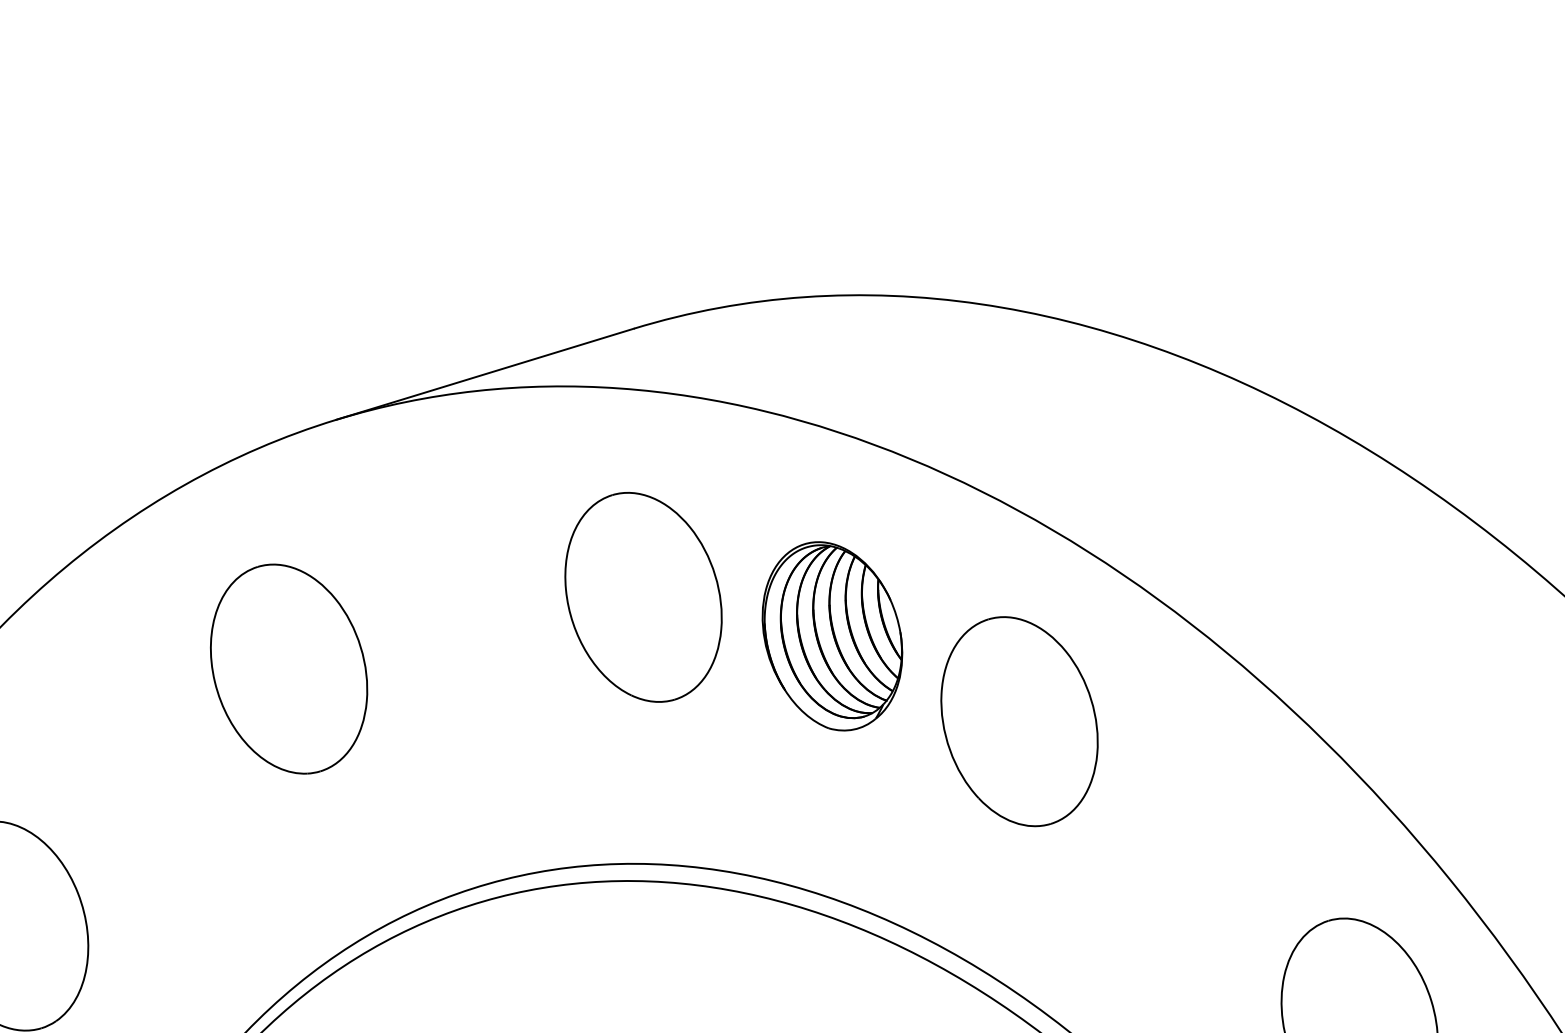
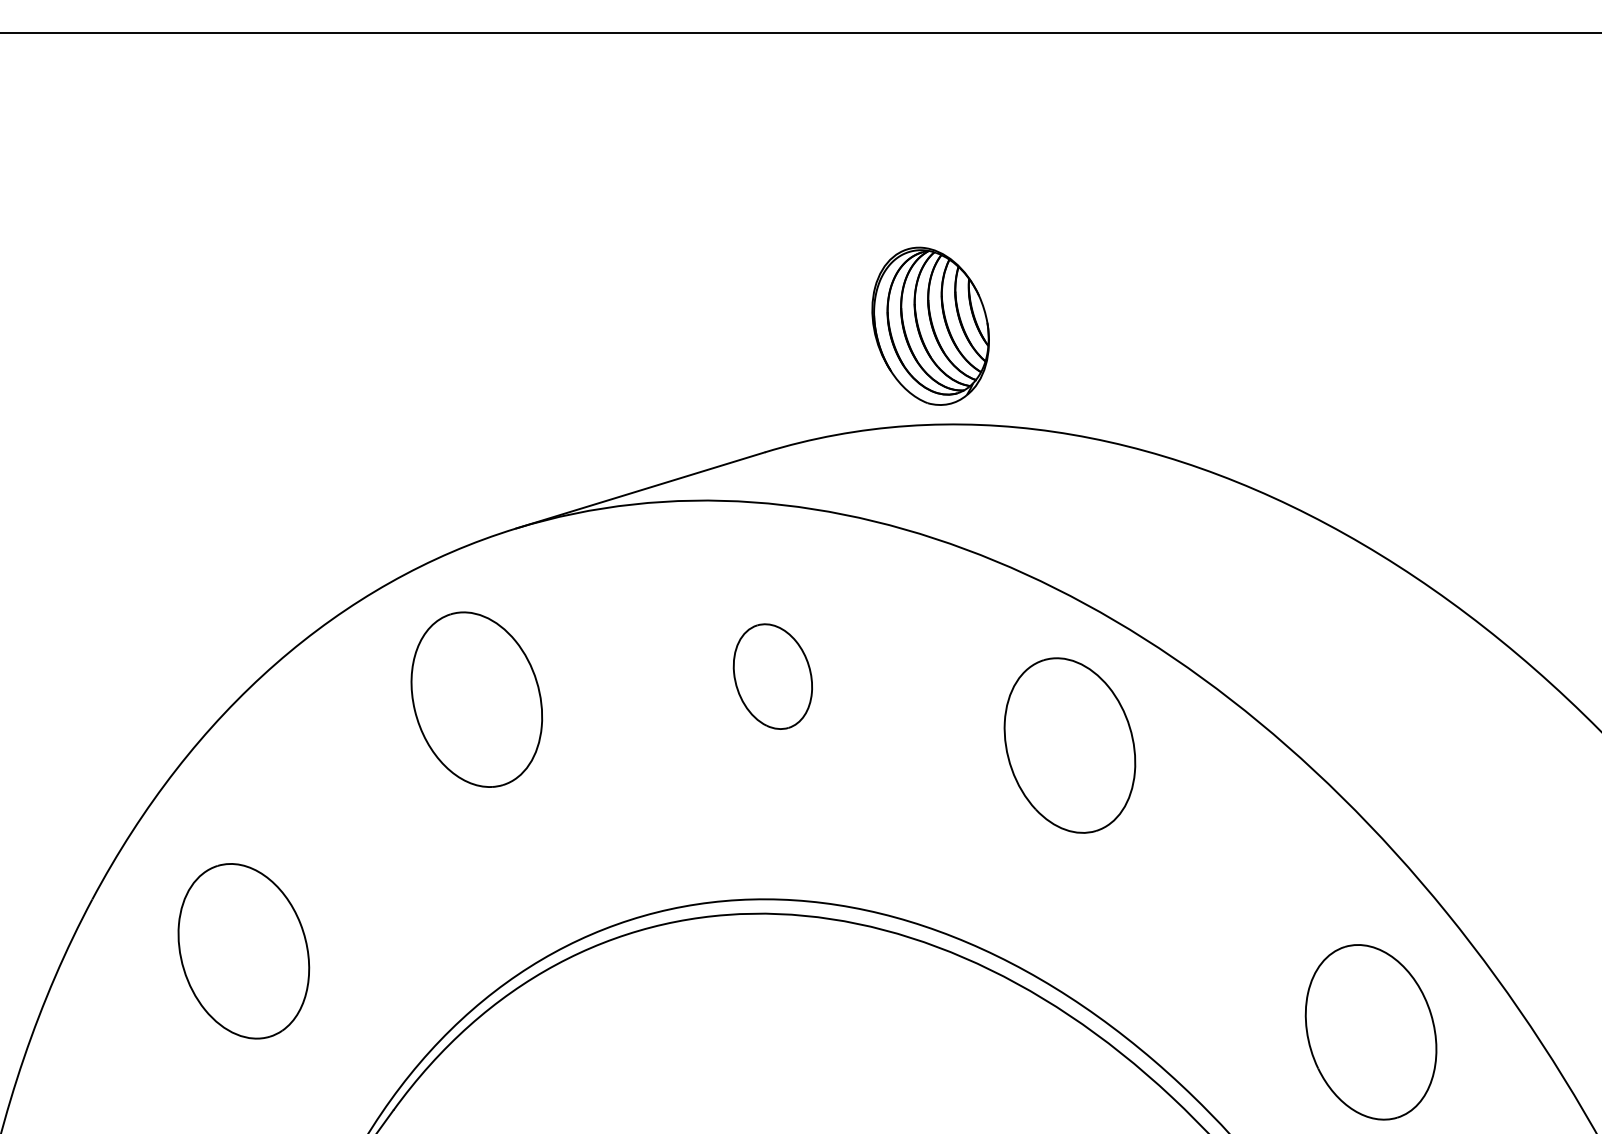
part: (643, 597) -> (772, 676), size x0.6
part: (832, 635) -> (930, 325), moved
part: (288, 668) -> (476, 699), moved
part: (1019, 721) -> (1069, 745), moved

